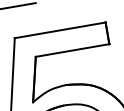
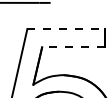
line: (60, 30) -> (66, 29), solid -> dashed
line: (71, 50) -> (72, 47), solid -> dashed

